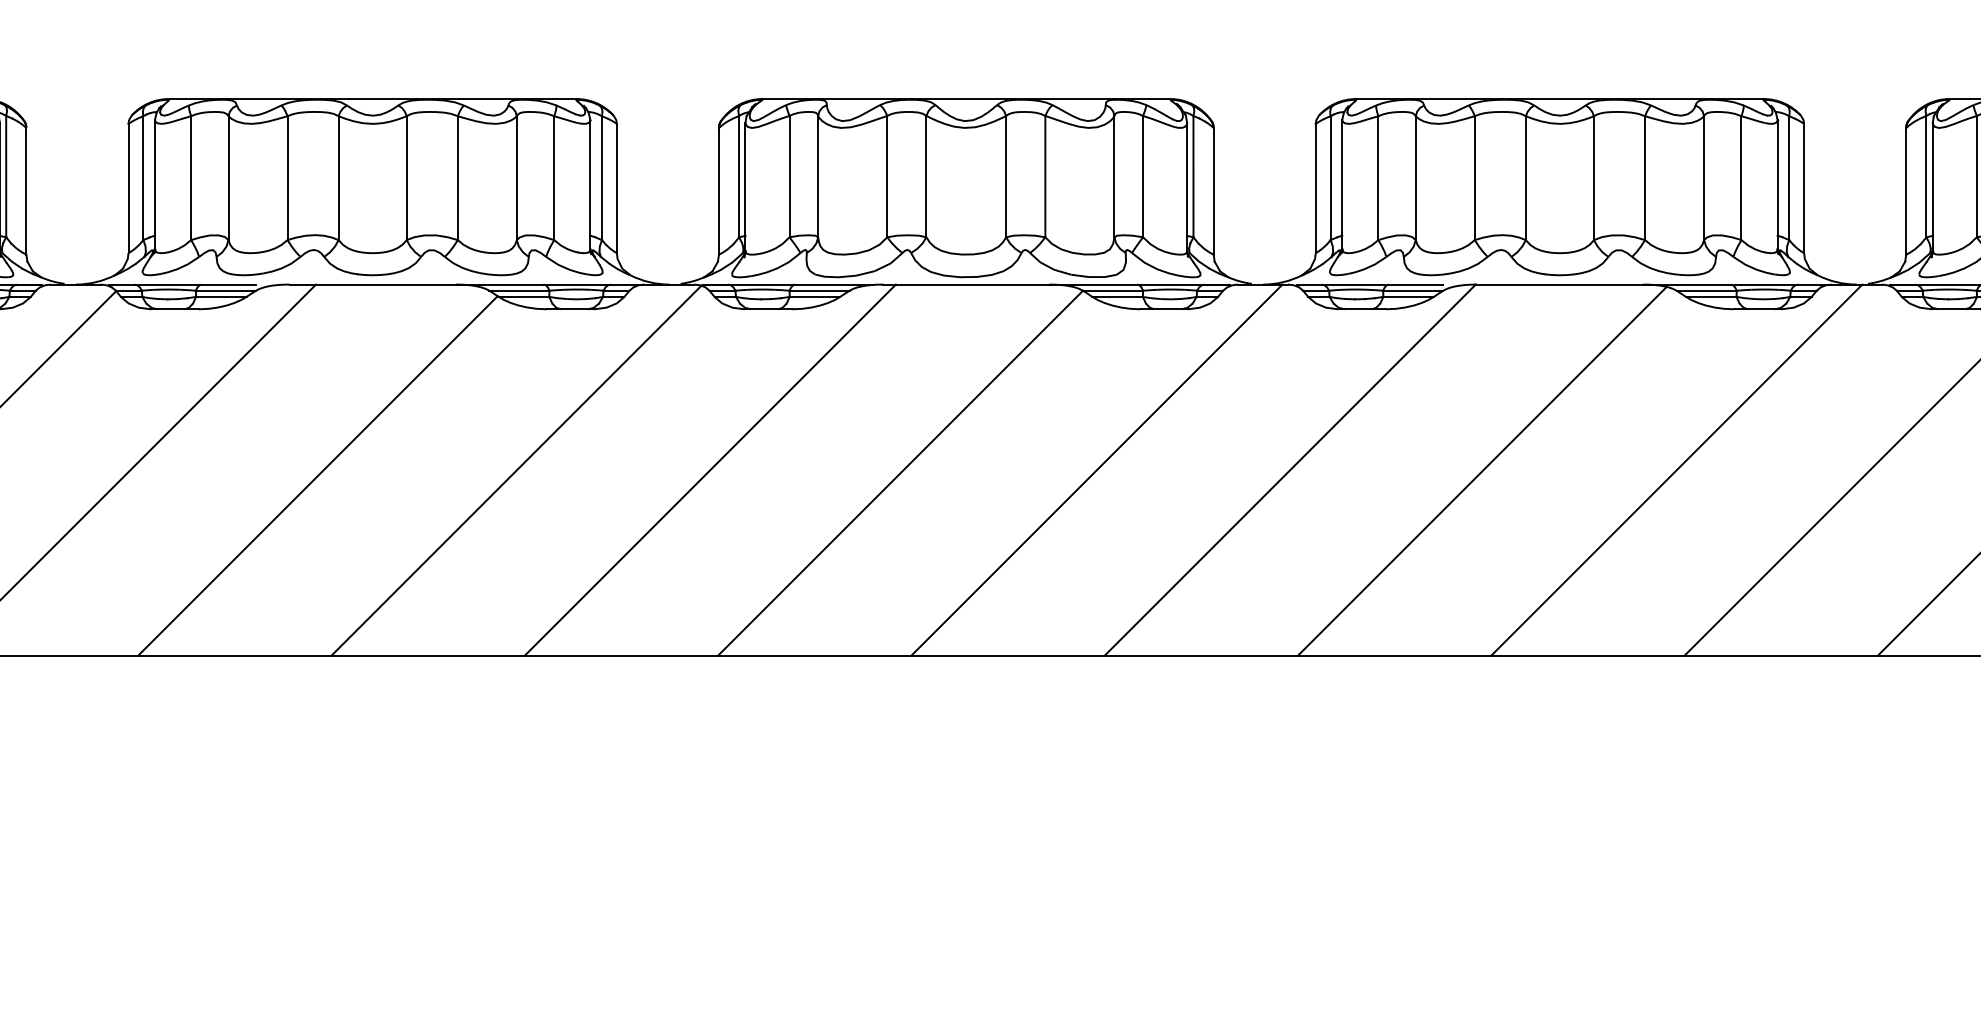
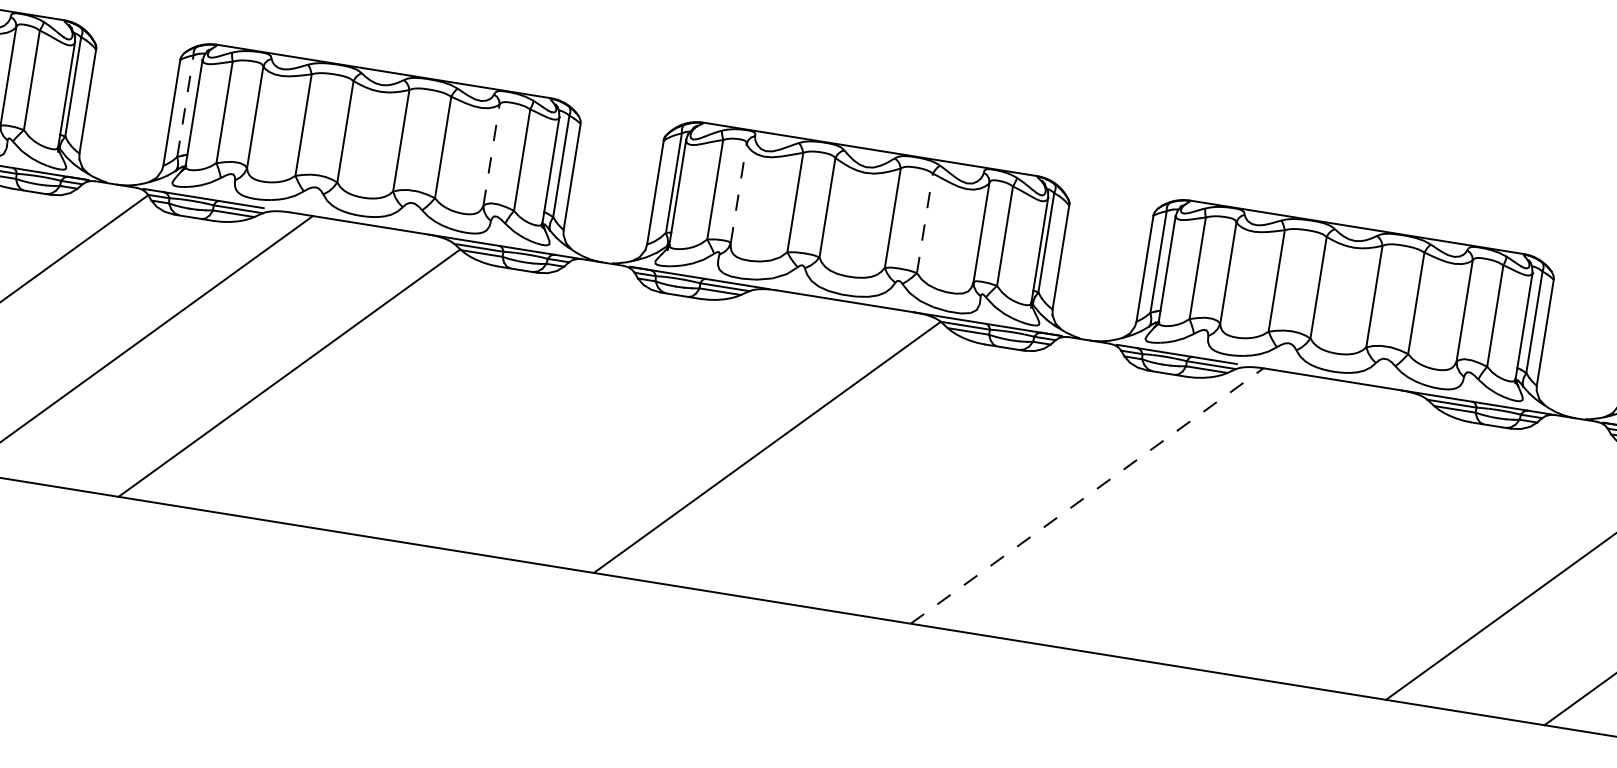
line: (818, 176) -> (738, 193), solid -> dashed
line: (1045, 176) -> (925, 223), solid -> dashed
line: (143, 178) -> (185, 106), solid -> dashed
line: (516, 178) -> (491, 155), solid -> dashed
line: (709, 469) -> (611, 419), removed
line: (1096, 469) -> (928, 470), removed
line: (1290, 469) -> (1087, 495), solid -> dashed
line: (1676, 469) -> (1403, 546), removed
line: (516, 470) -> (452, 394), removed
line: (1482, 470) -> (1244, 521), removed

